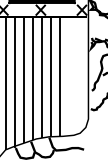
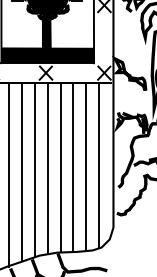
line: (78, 75) -> (99, 165), added
line: (69, 76) -> (86, 167), added

